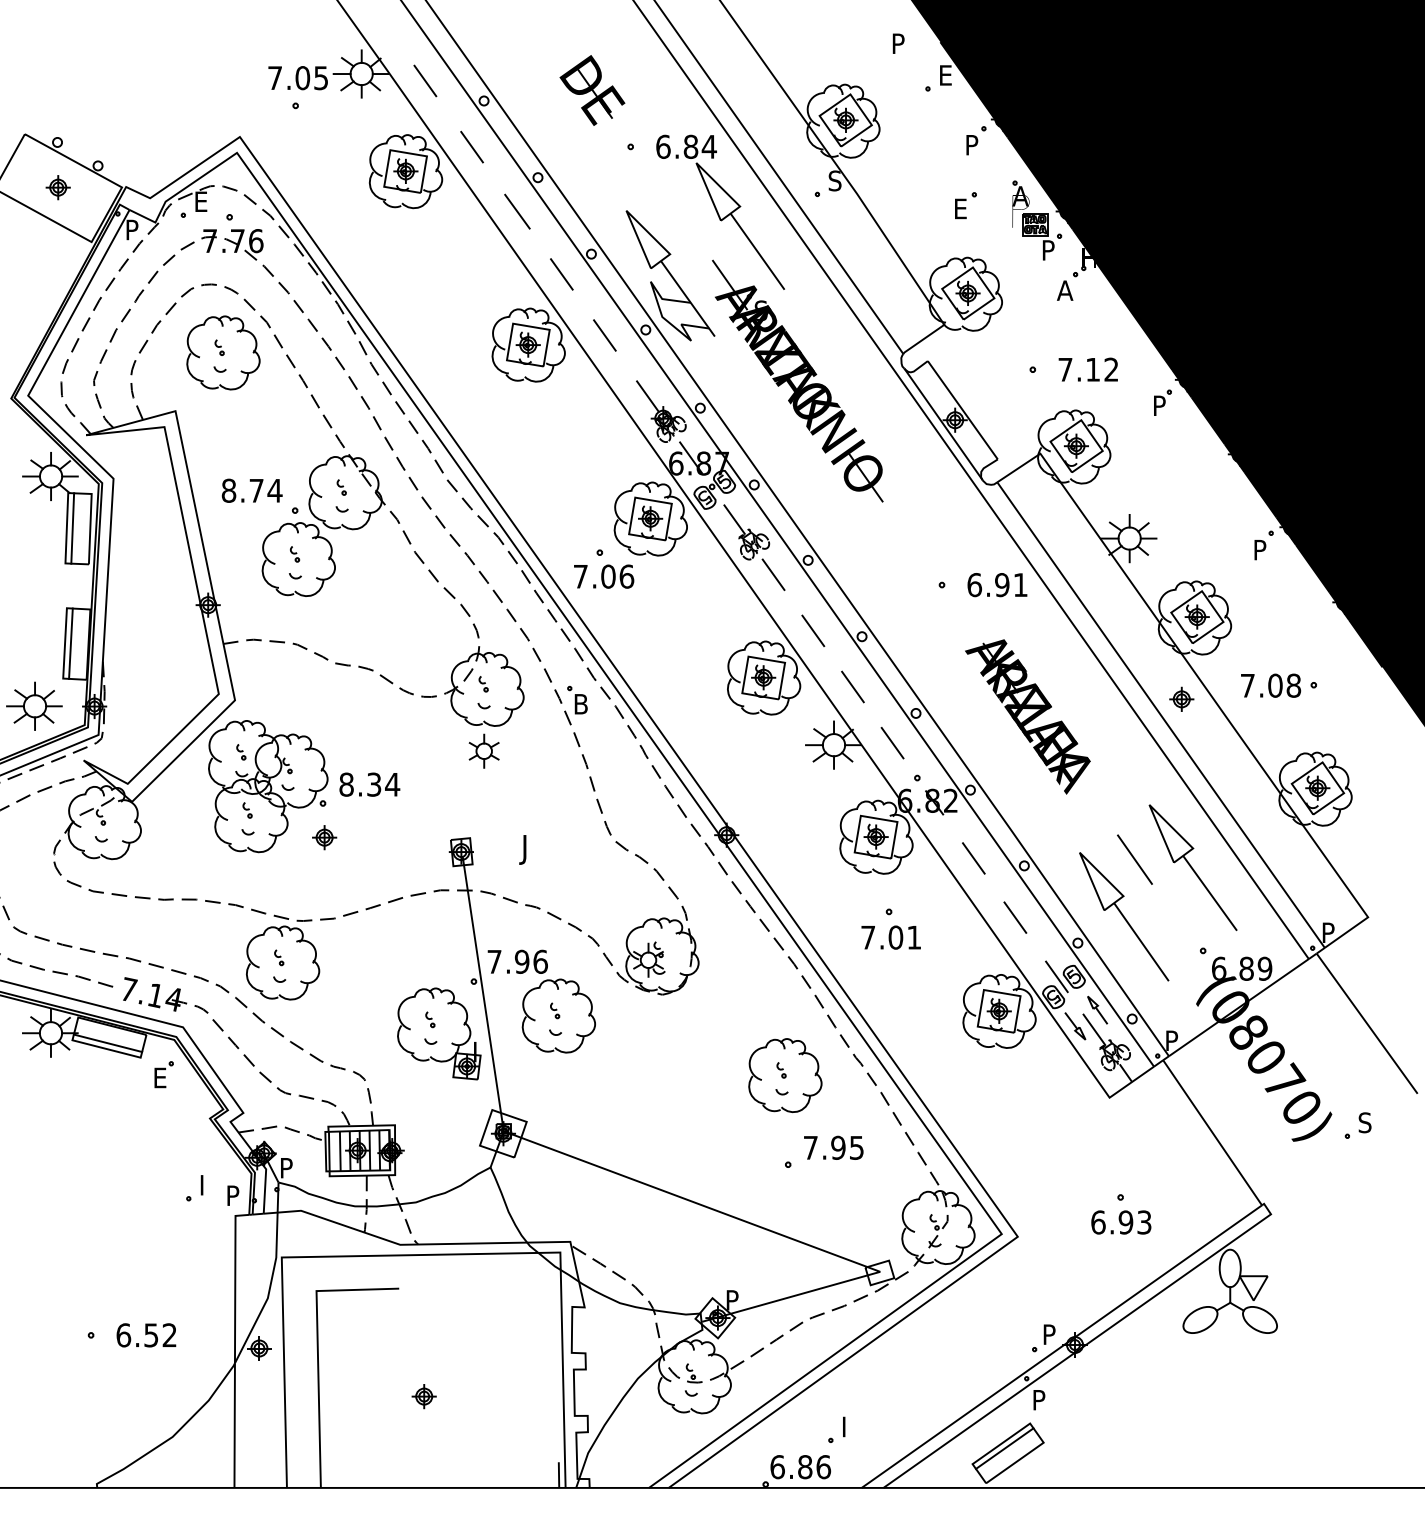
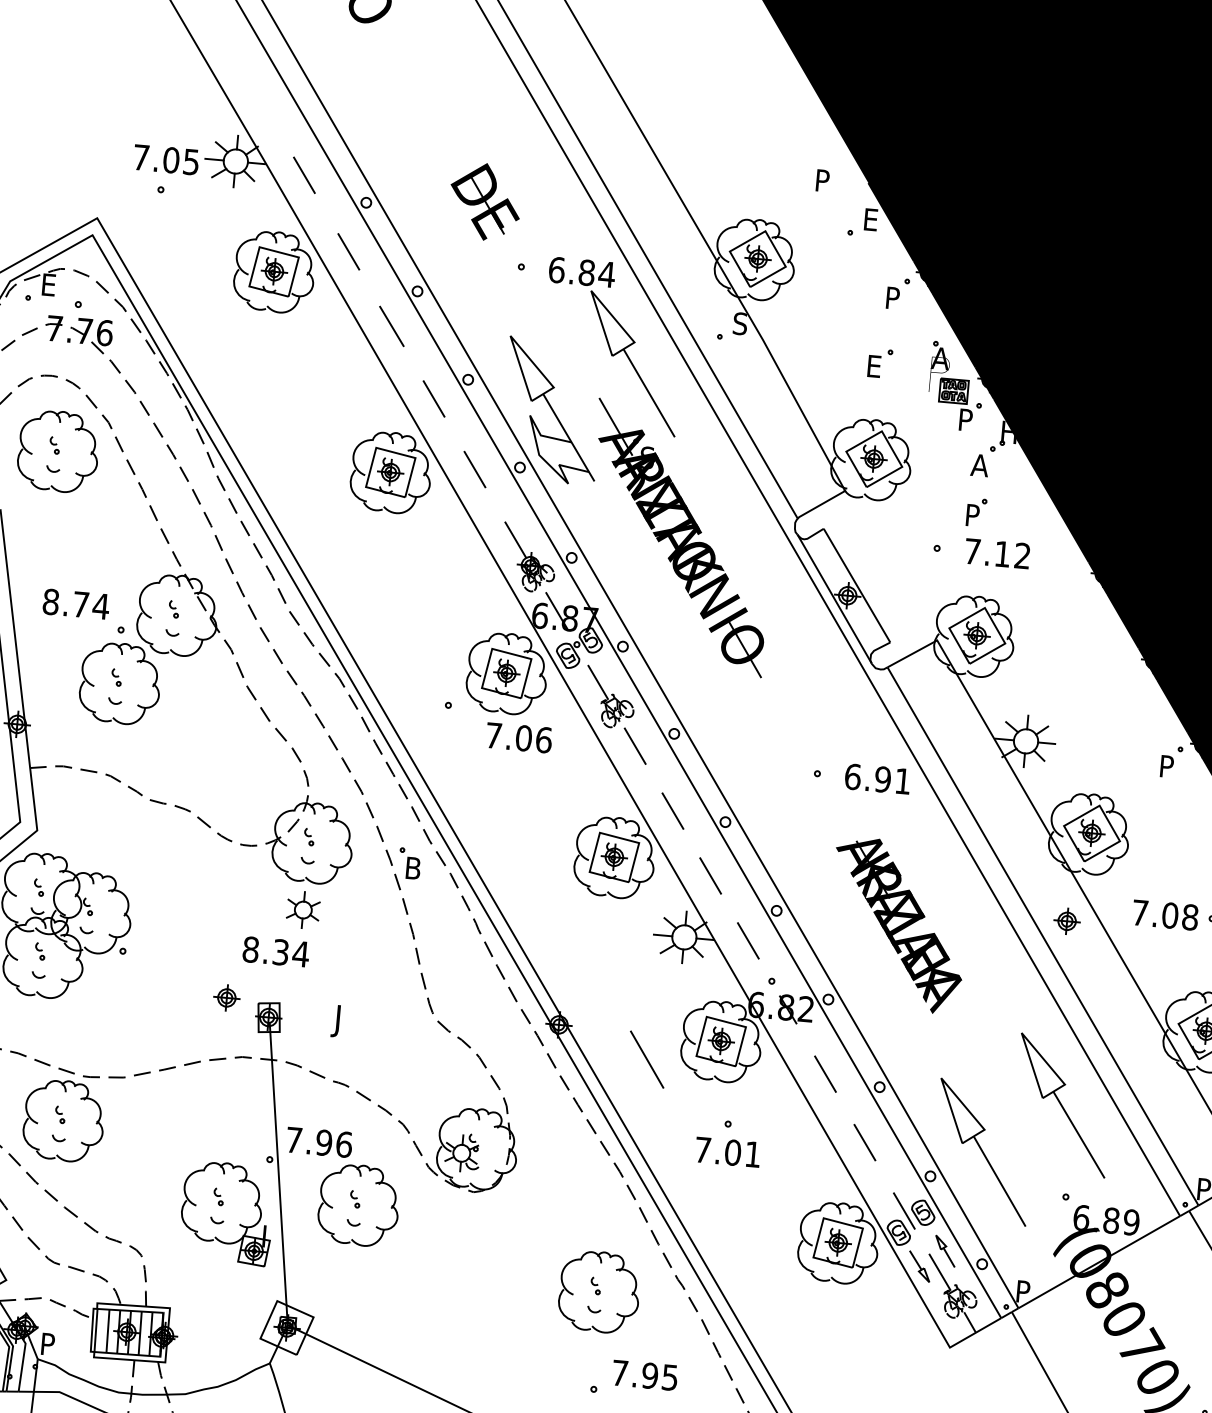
part: (1162, 402) -> (976, 512), moved
text: (604, 576) -> (519, 737), moved
text: (369, 784) -> (275, 951), moved
part: (324, 837) -> (226, 997), moved
line: (1134, 859) -> (646, 1059), moved

